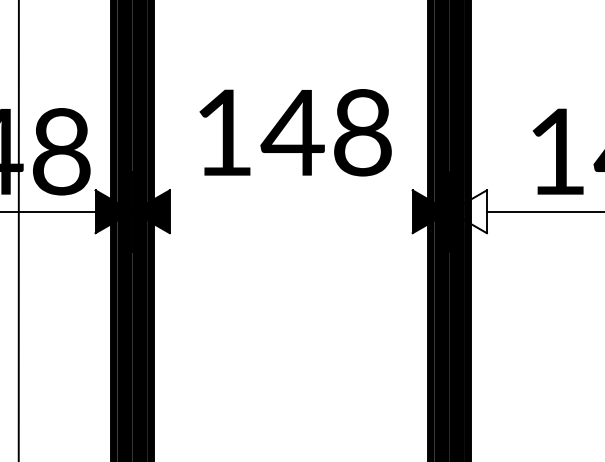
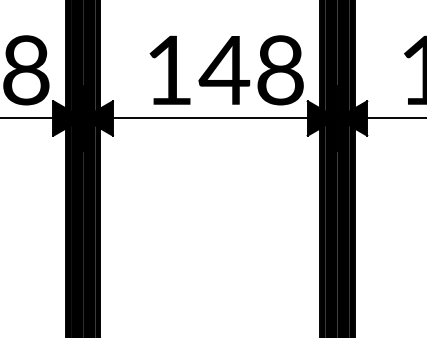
text: (295, 132) -> (226, 70), moved
line: (290, 211) -> (209, 118), added
fill: (467, 211) -> (351, 118), added

